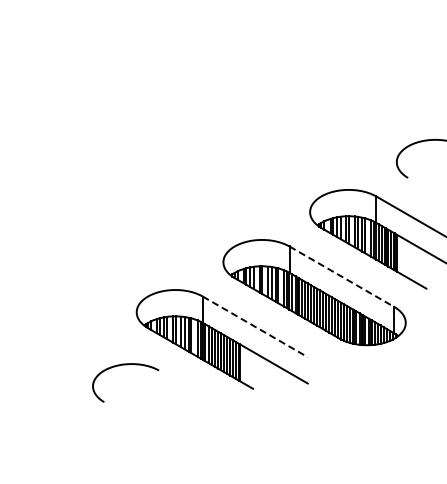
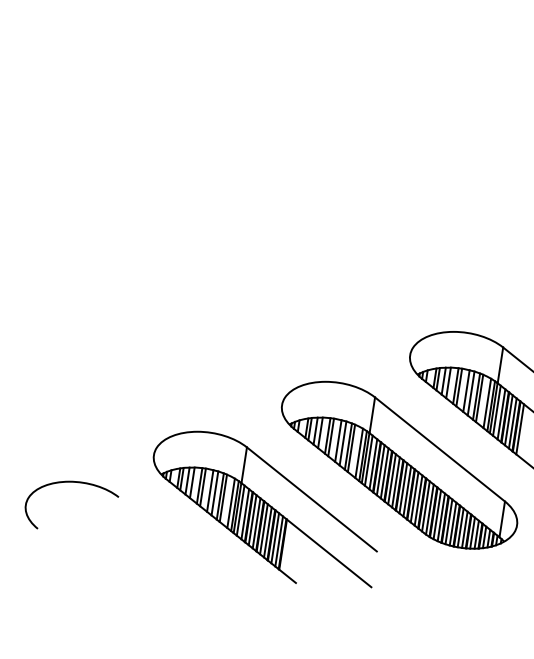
line: (341, 276) -> (439, 448), dashed -> solid
line: (255, 326) -> (312, 499), dashed -> solid
curve: (125, 365) -> (74, 483), moved

